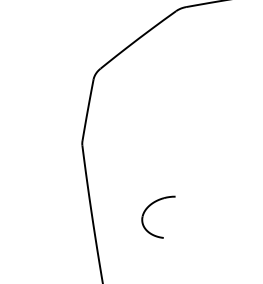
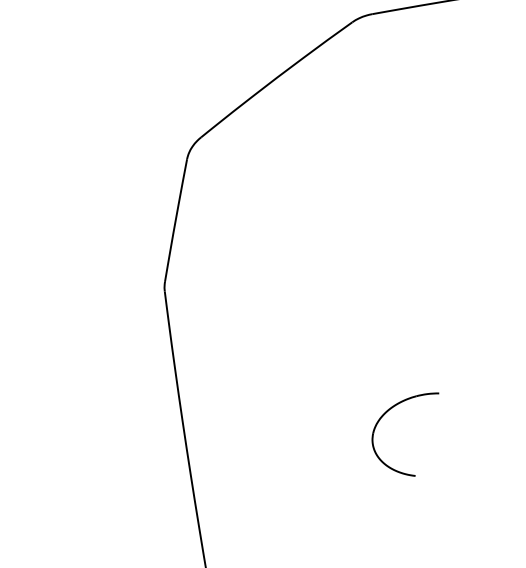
part: (149, 207) -> (387, 415), moved

